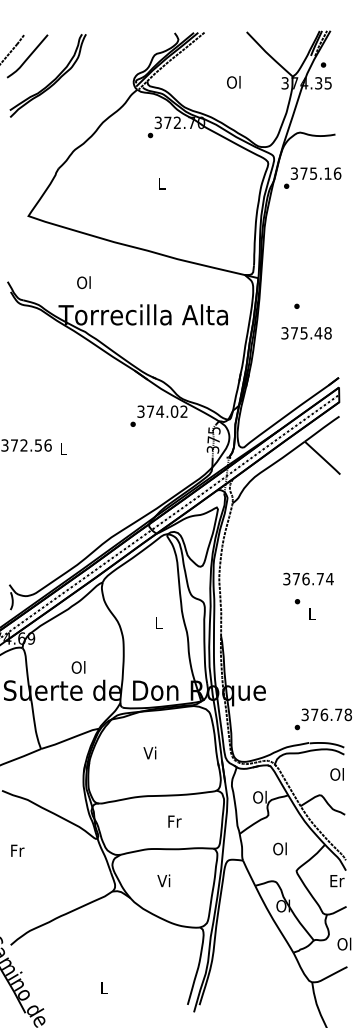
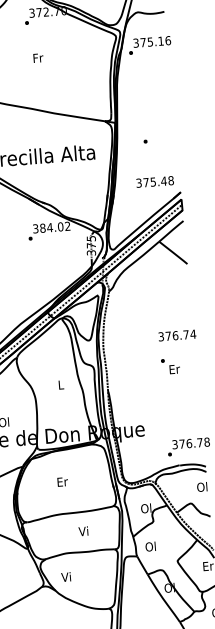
text: (161, 183) -> (37, 58), L -> Fr
text: (306, 333) -> (155, 182), moved
text: (150, 411) -> (42, 228), 374.02 -> 384.02
text: (308, 578) -> (177, 335), moved
text: (312, 614) -> (174, 369), L -> Er
text: (150, 752) -> (62, 481), Vi -> Er
text: (174, 821) -> (84, 531), Fr -> Vi
text: (279, 848) -> (150, 546), moved
text: (163, 880) -> (65, 576), moved

